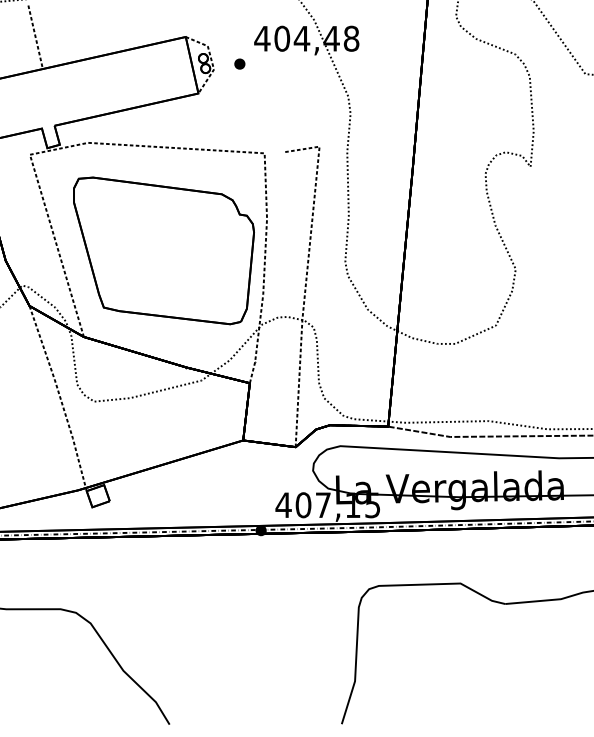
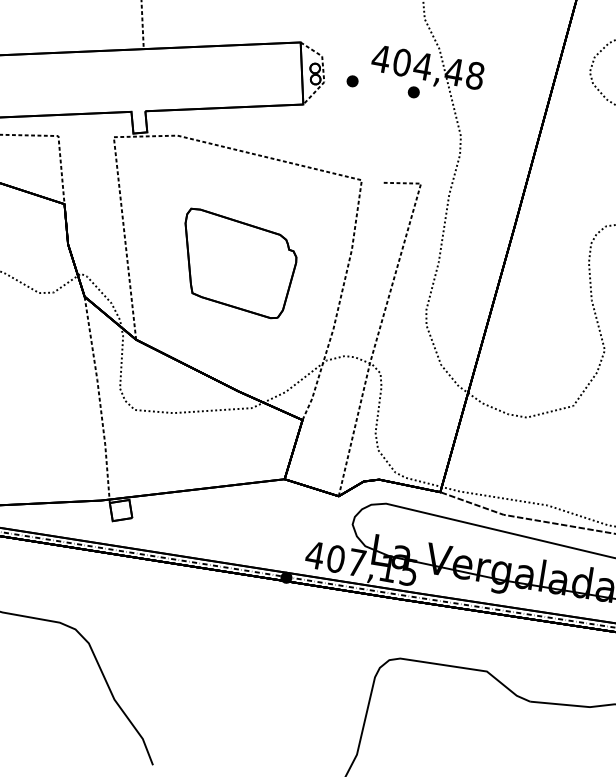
part: (297, 63) -> (413, 91), added
part: (163, 250) -> (236, 263), size x0.6

